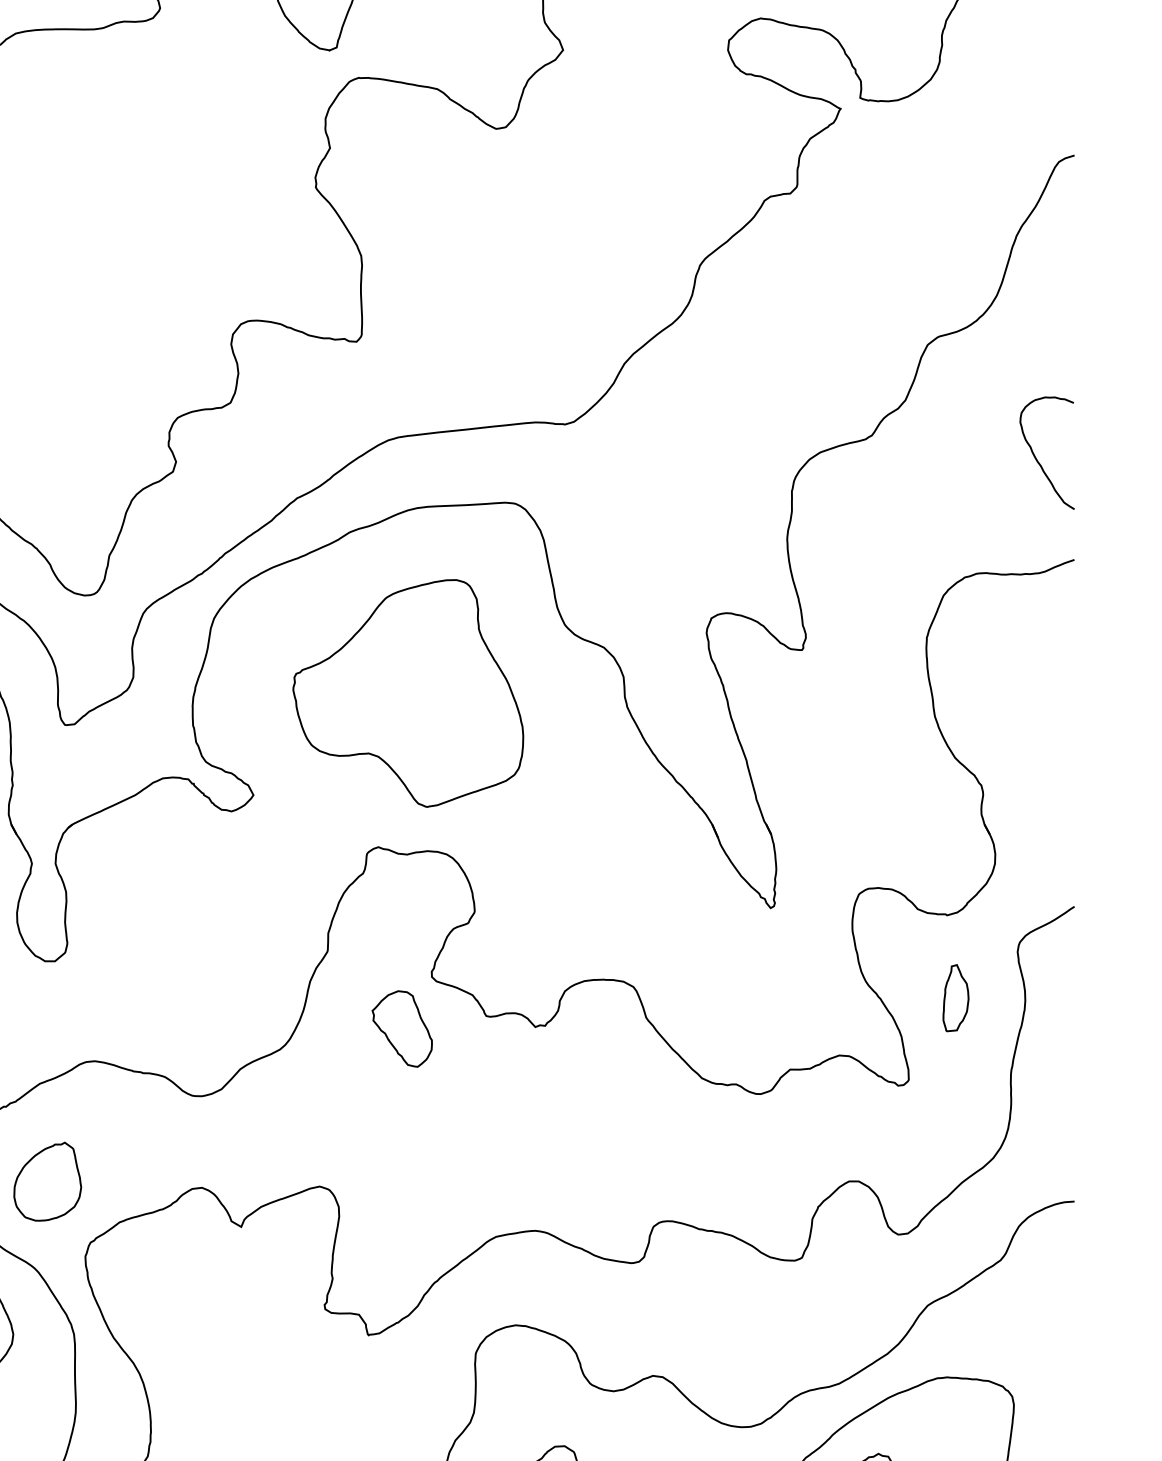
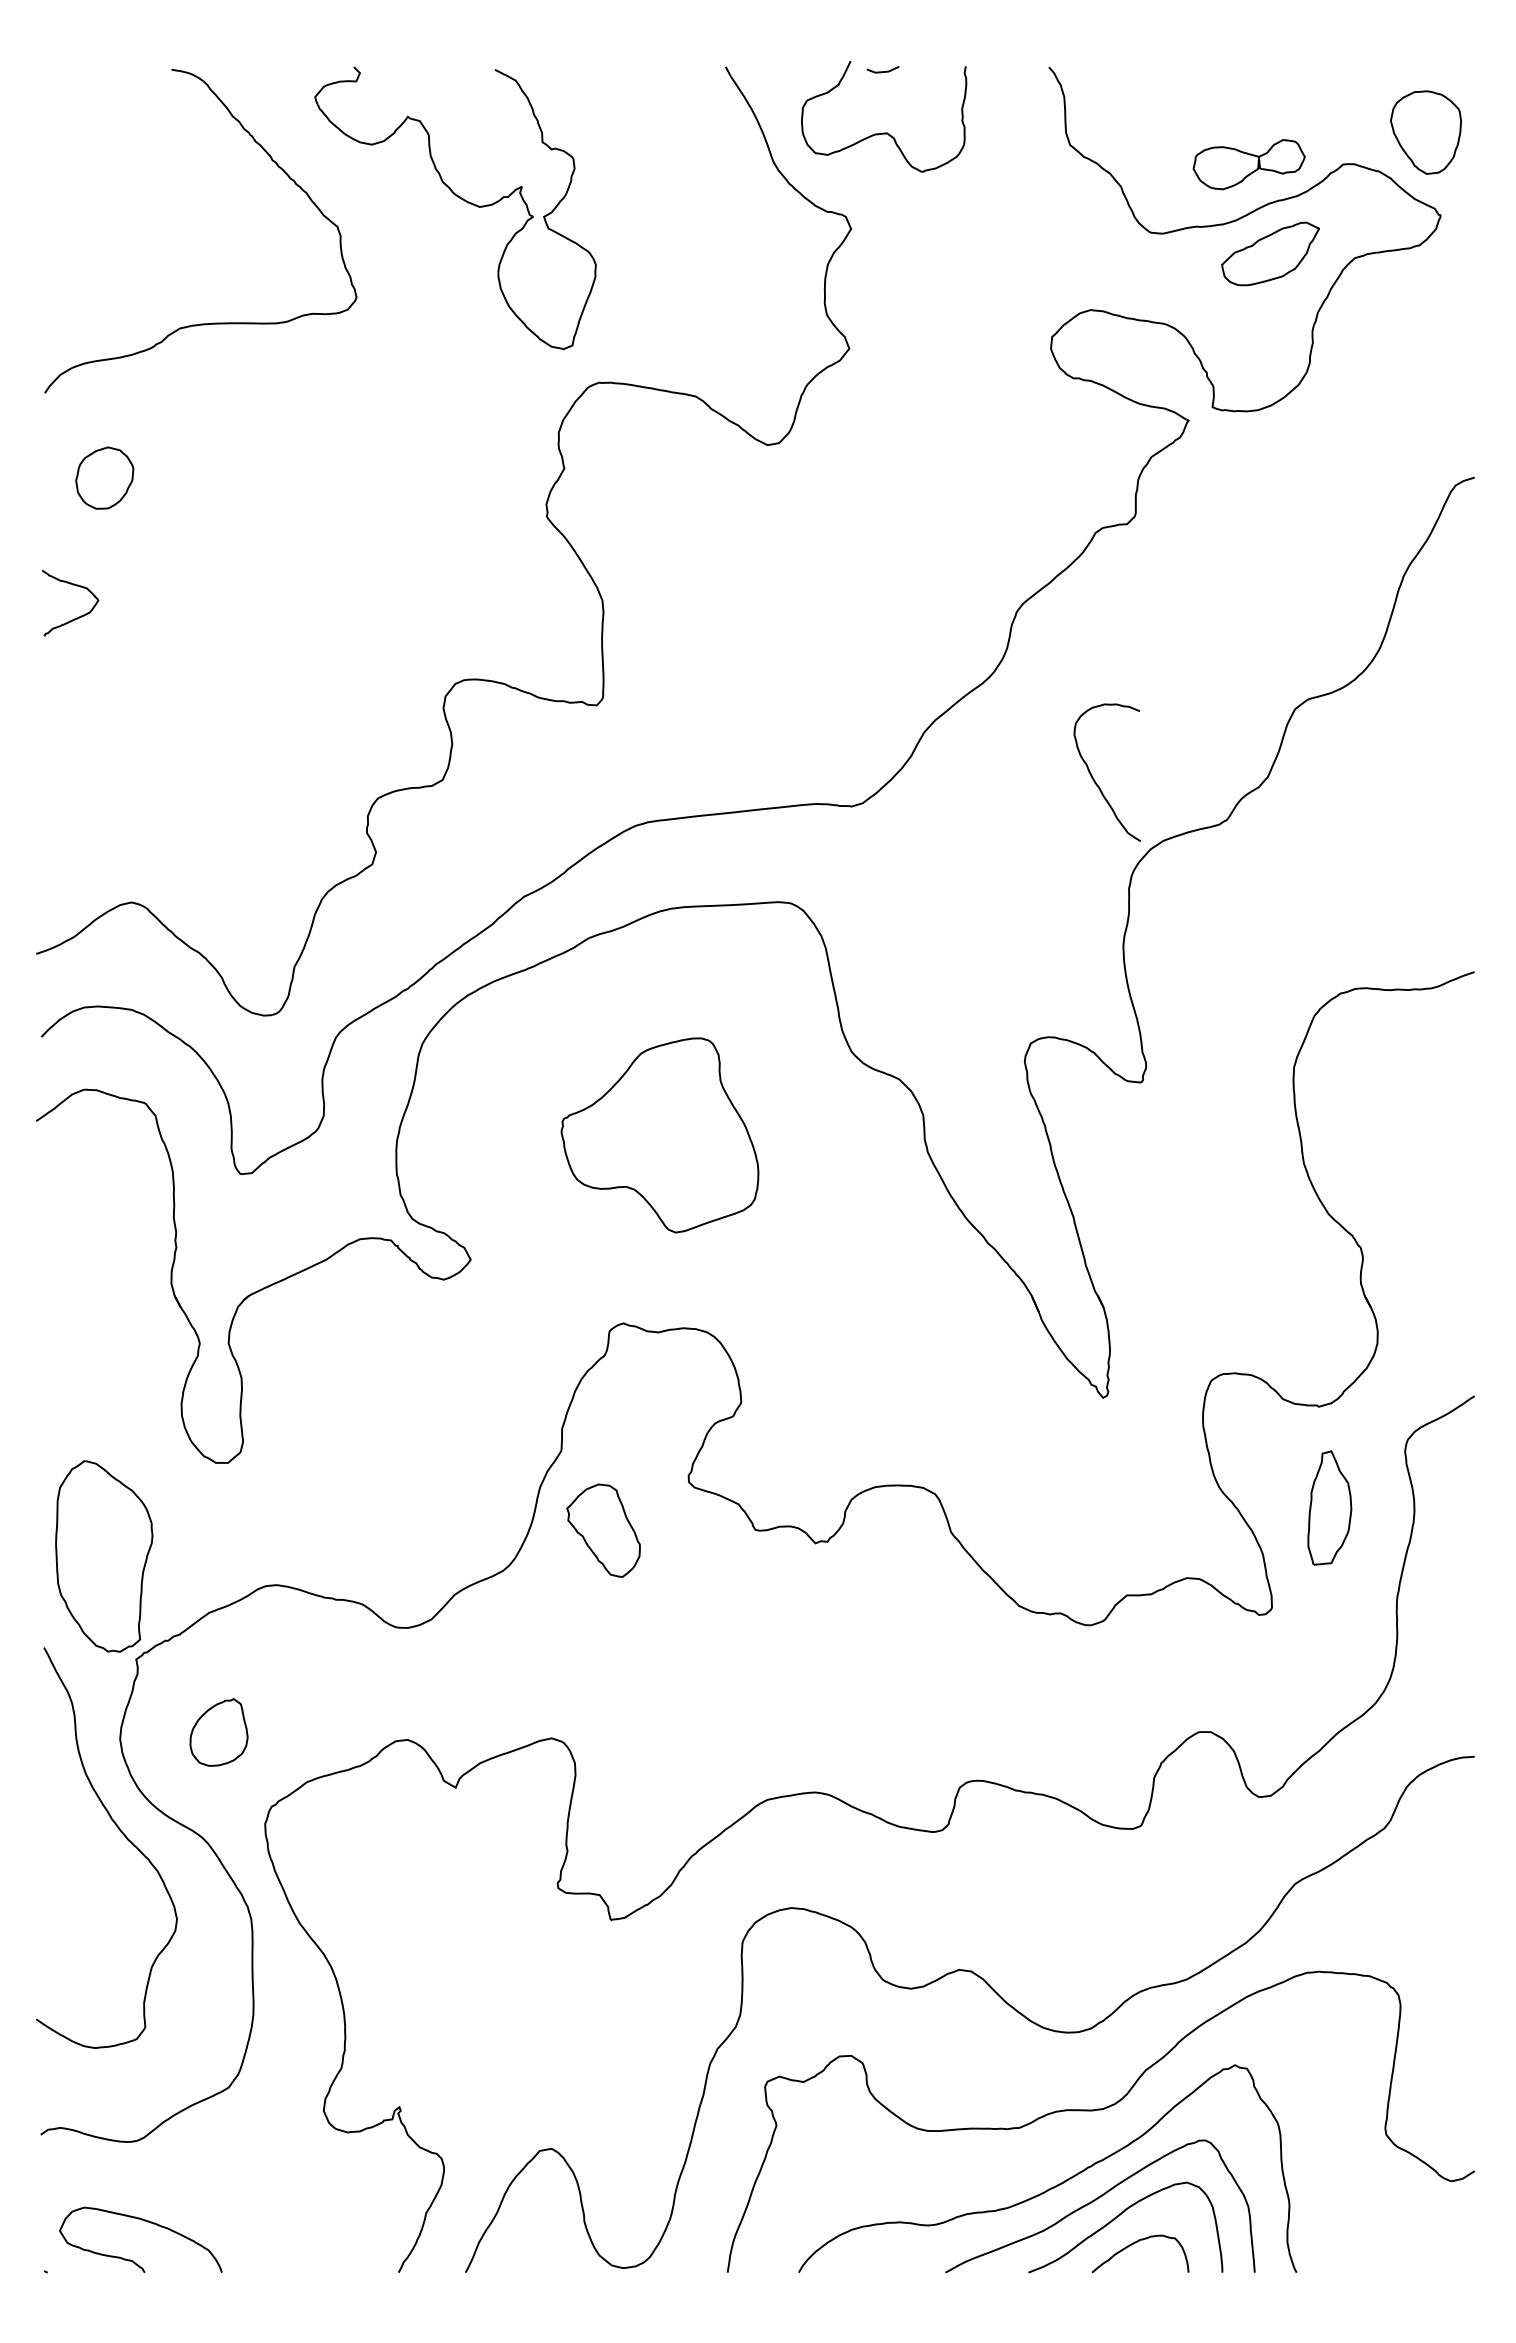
curve: (1037, 459) -> (1095, 780), moved
part: (407, 693) -> (659, 1135), size x0.7
part: (955, 997) -> (1329, 1507), size x1.4
part: (402, 1028) -> (603, 1530), moved
part: (47, 1181) -> (218, 1732), size x0.7

